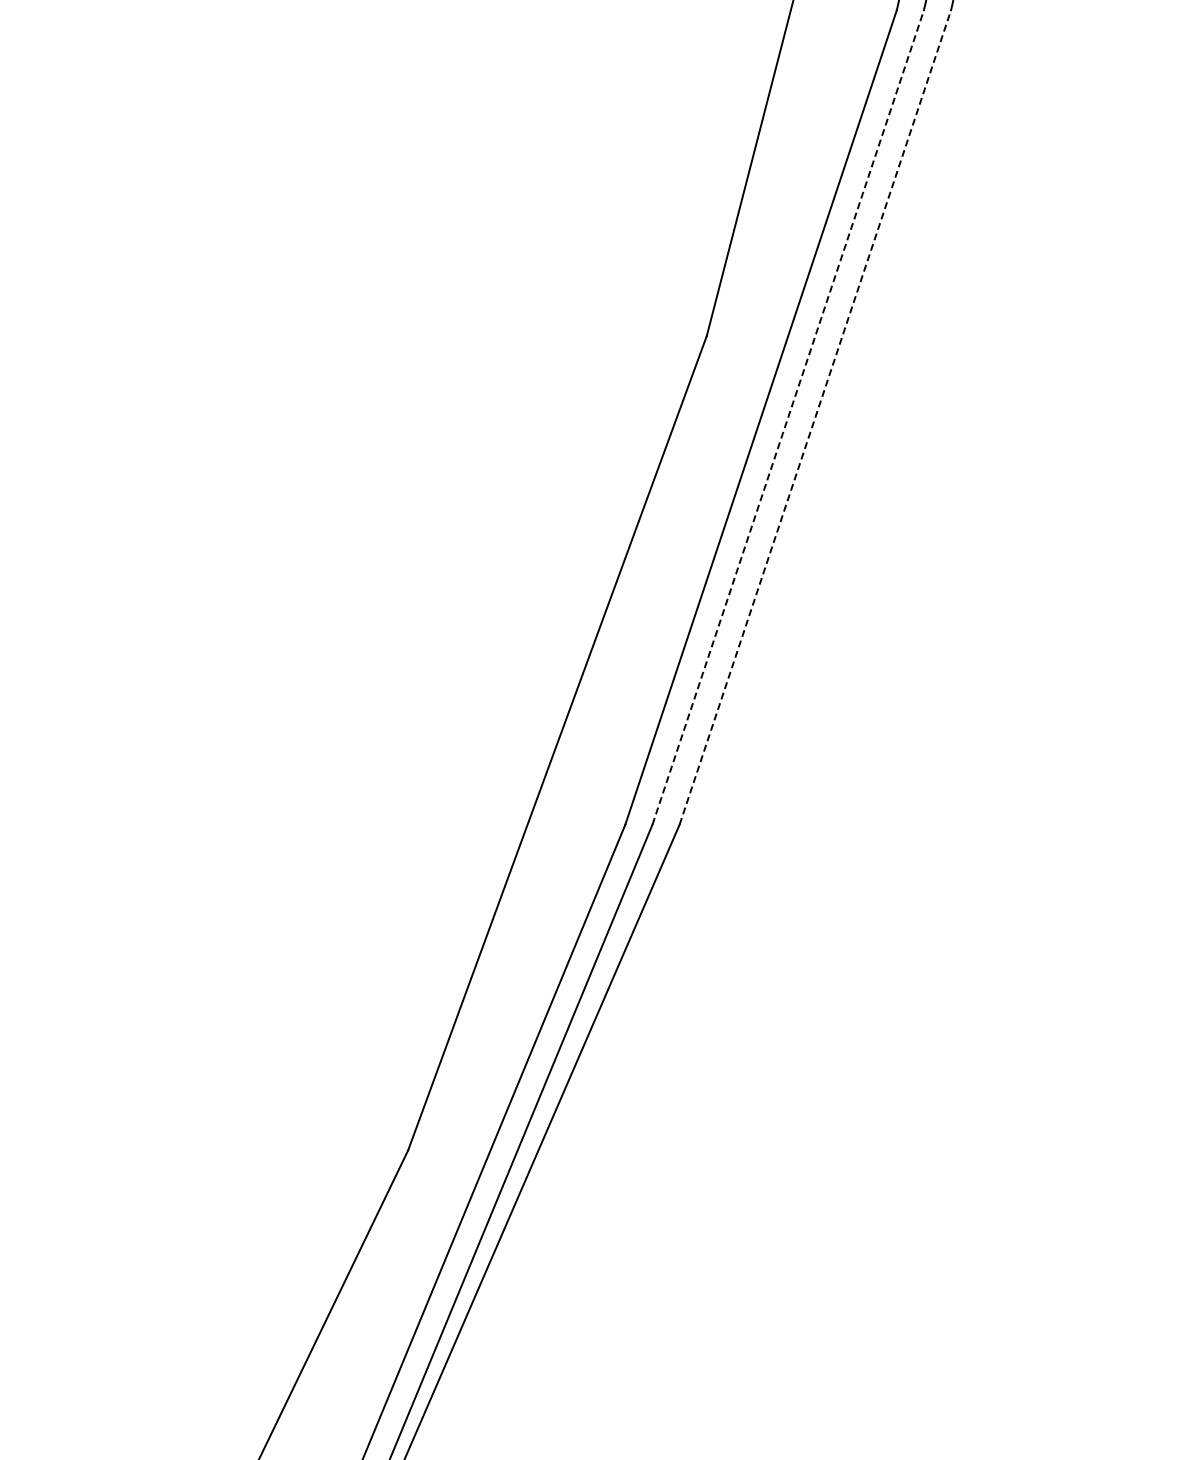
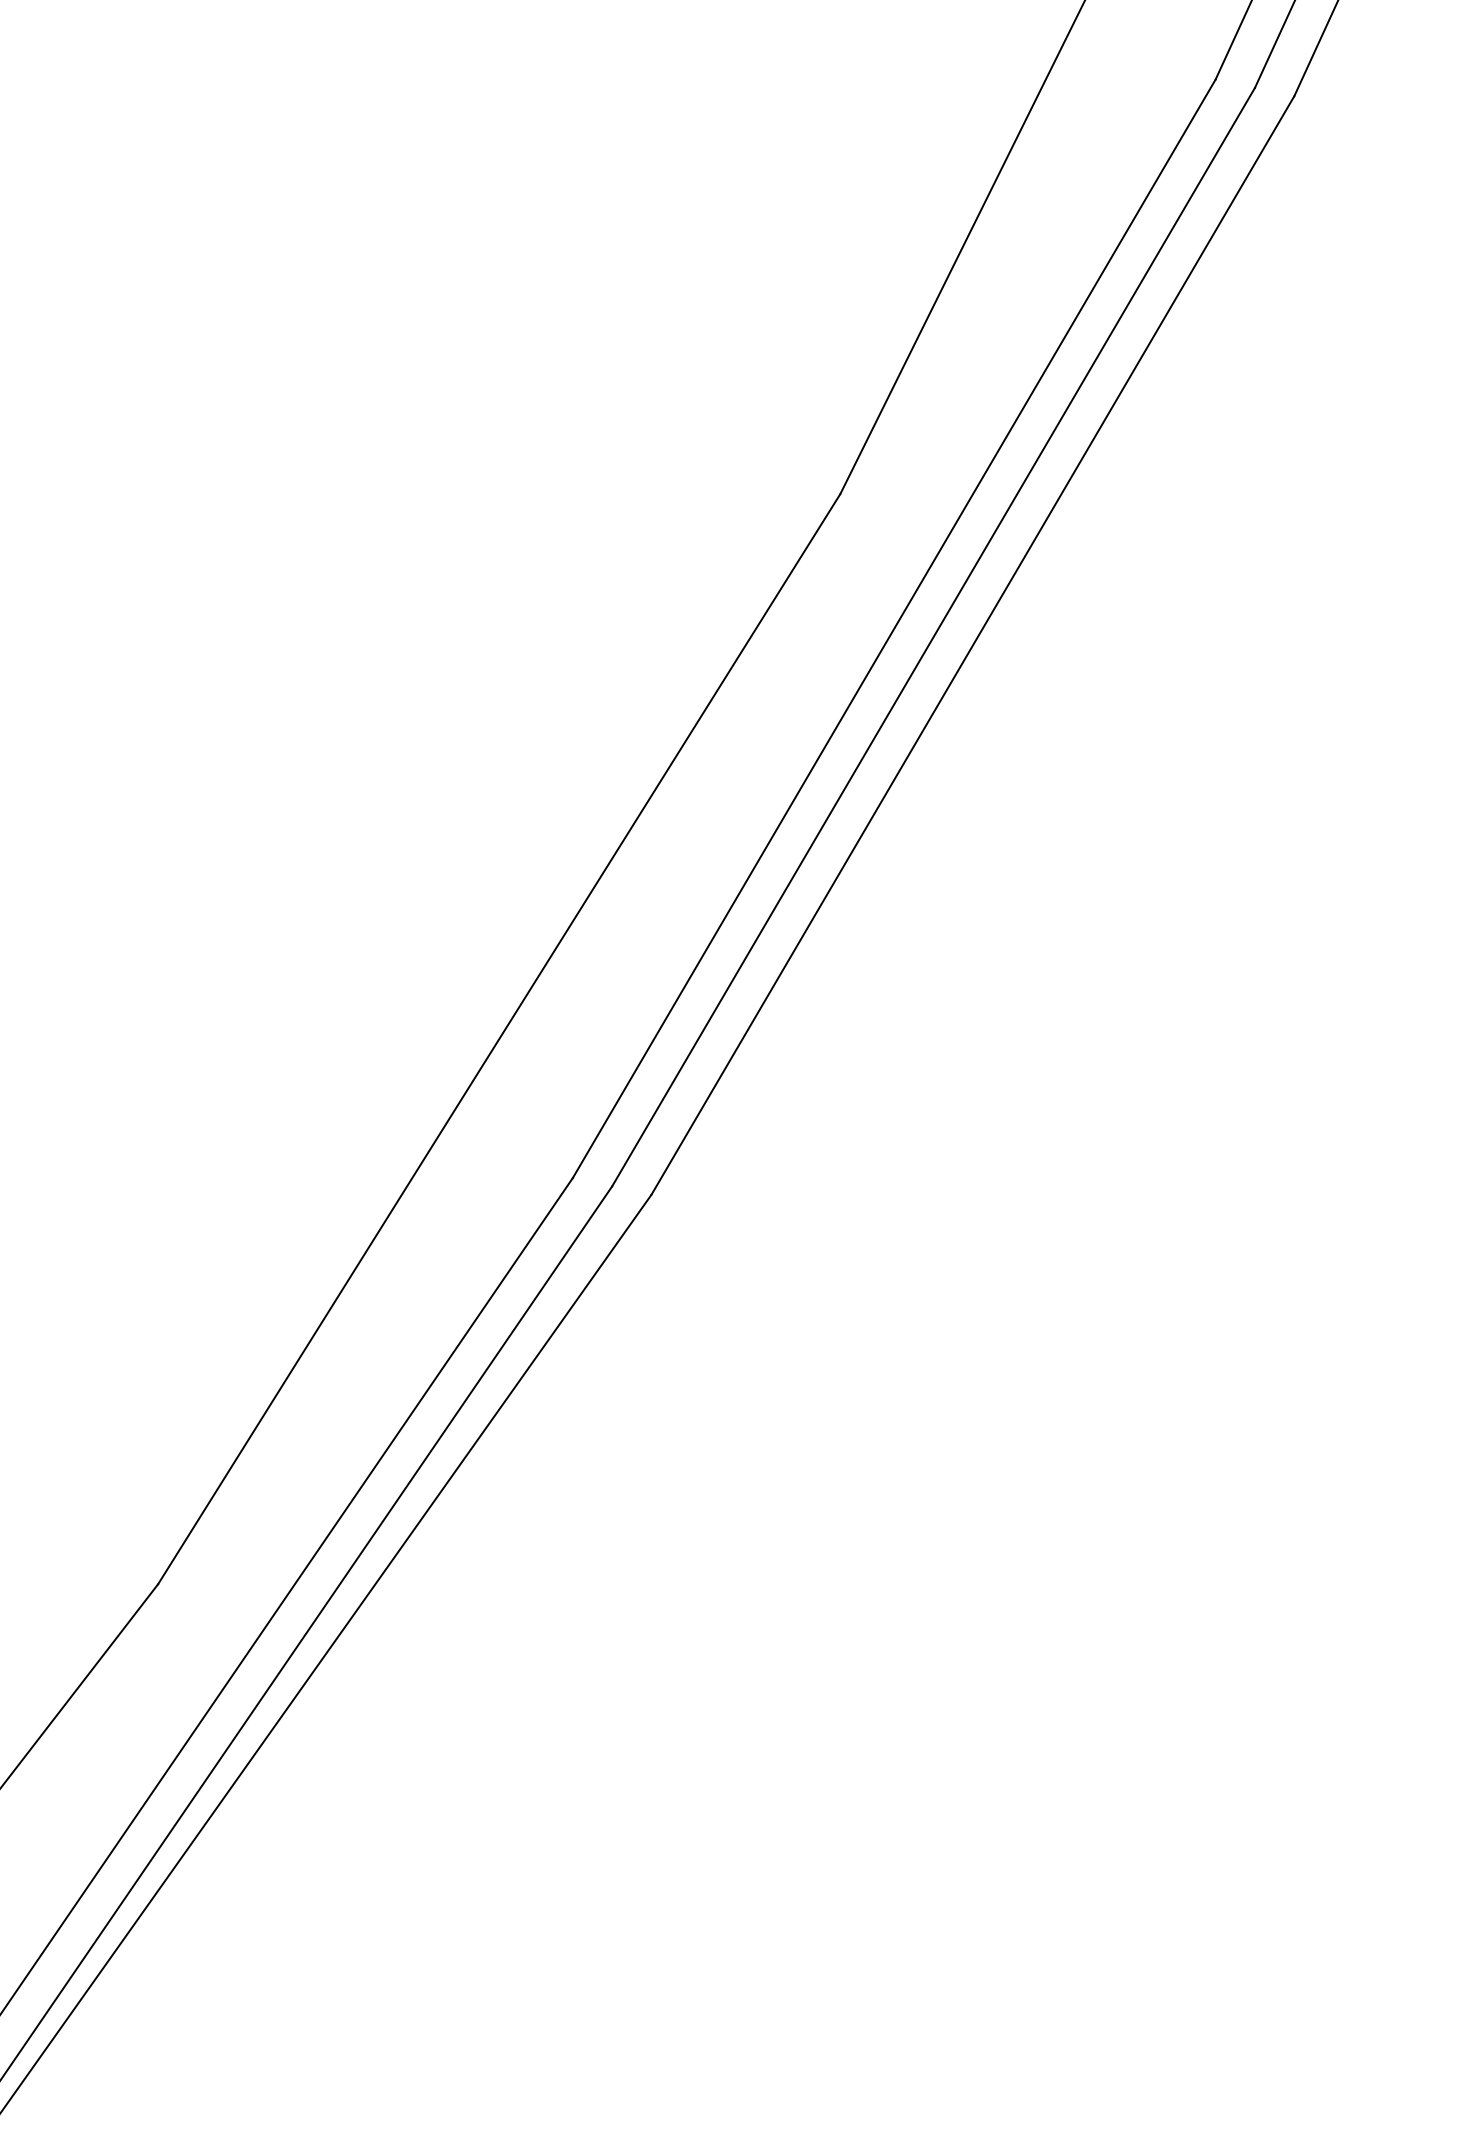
line: (788, 416) -> (934, 635), dashed -> solid
line: (815, 416) -> (973, 644), dashed -> solid

